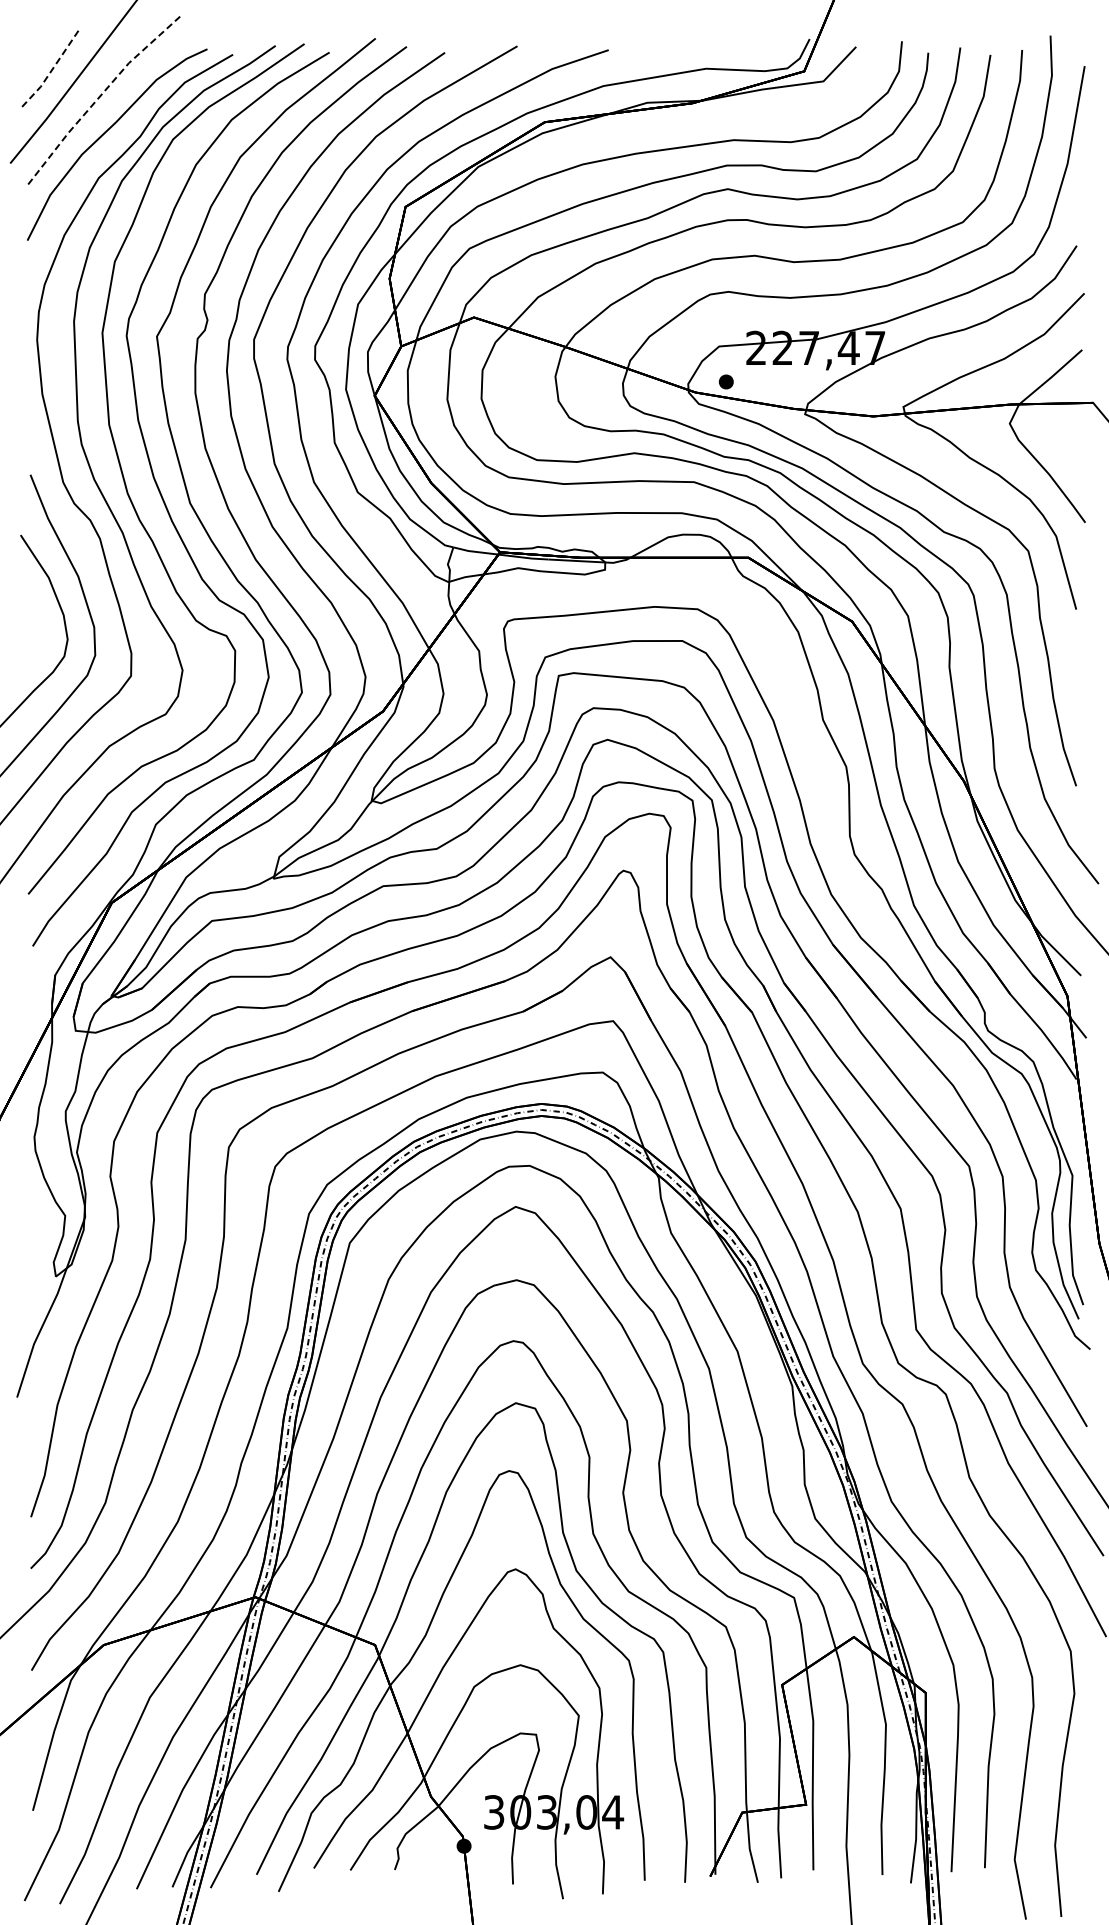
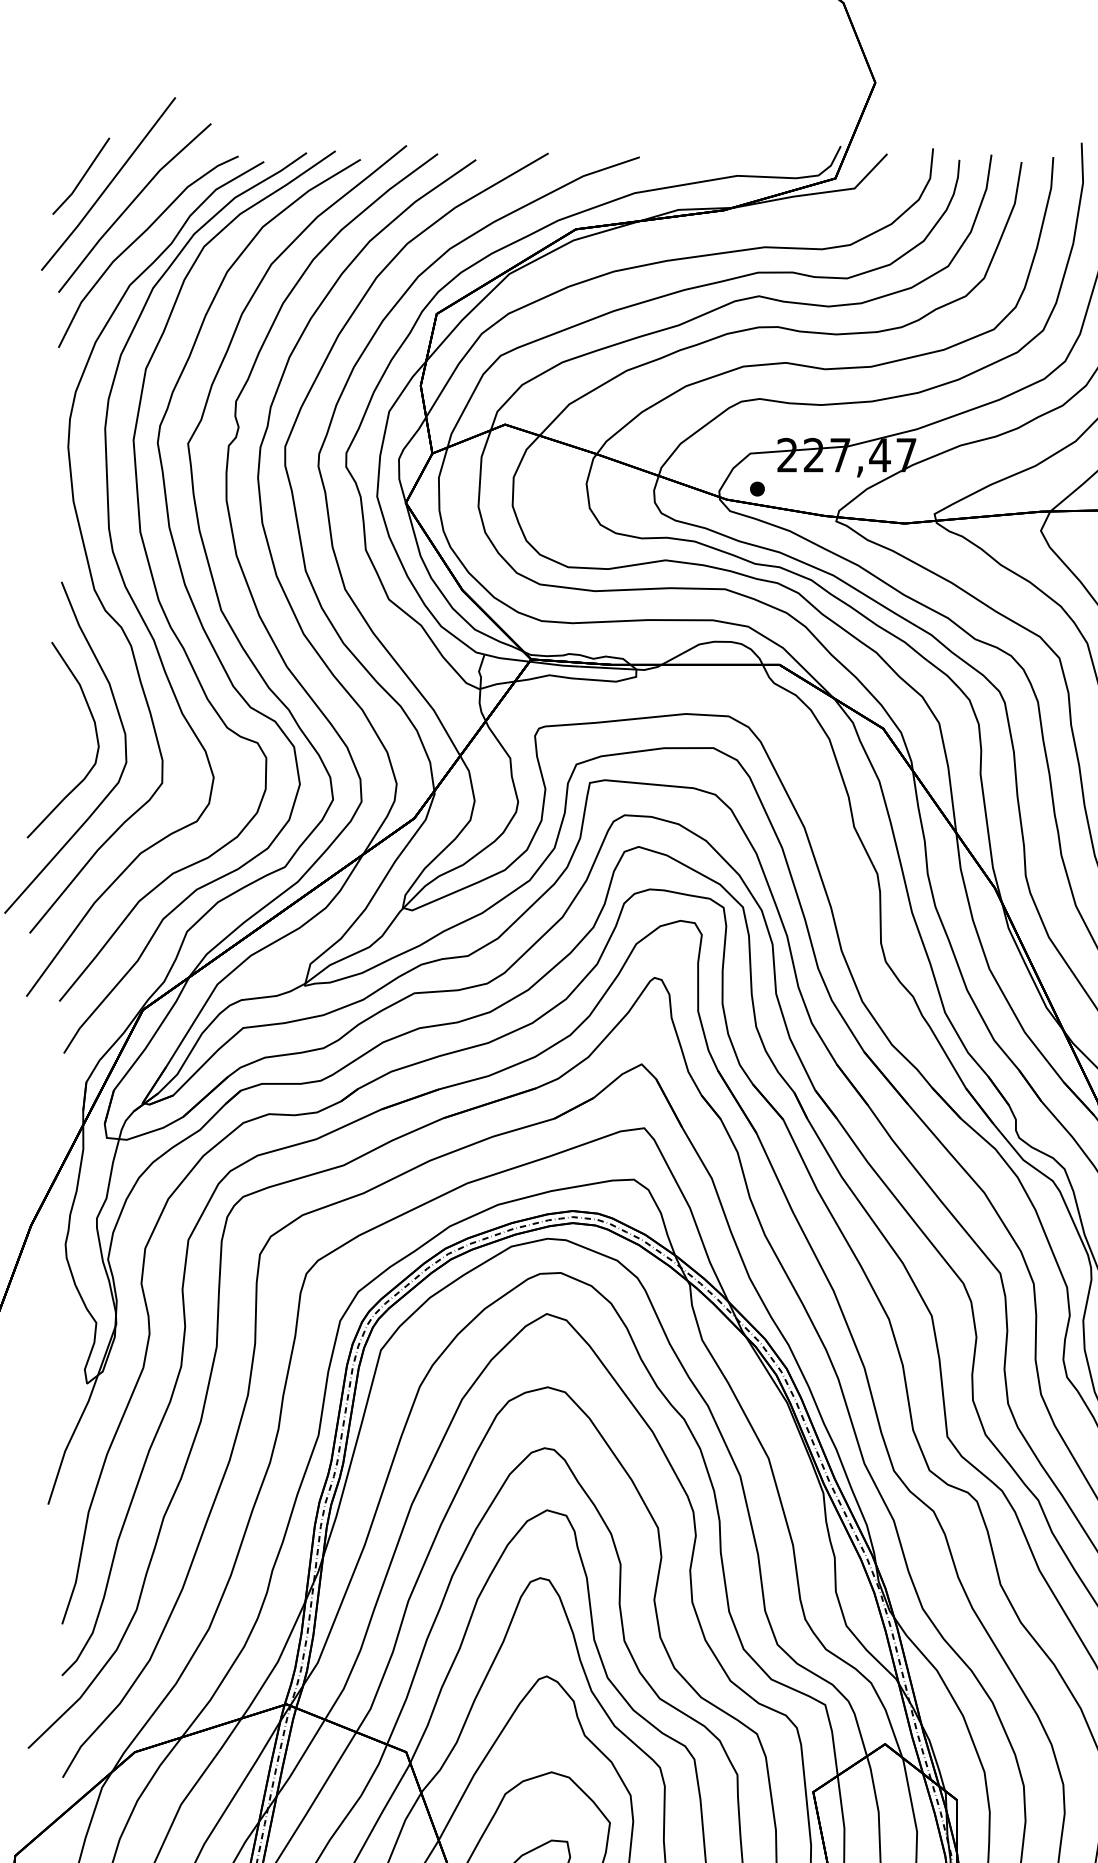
line: (51, 71) -> (82, 178), dashed -> solid
line: (99, 96) -> (130, 203), dashed -> solid

